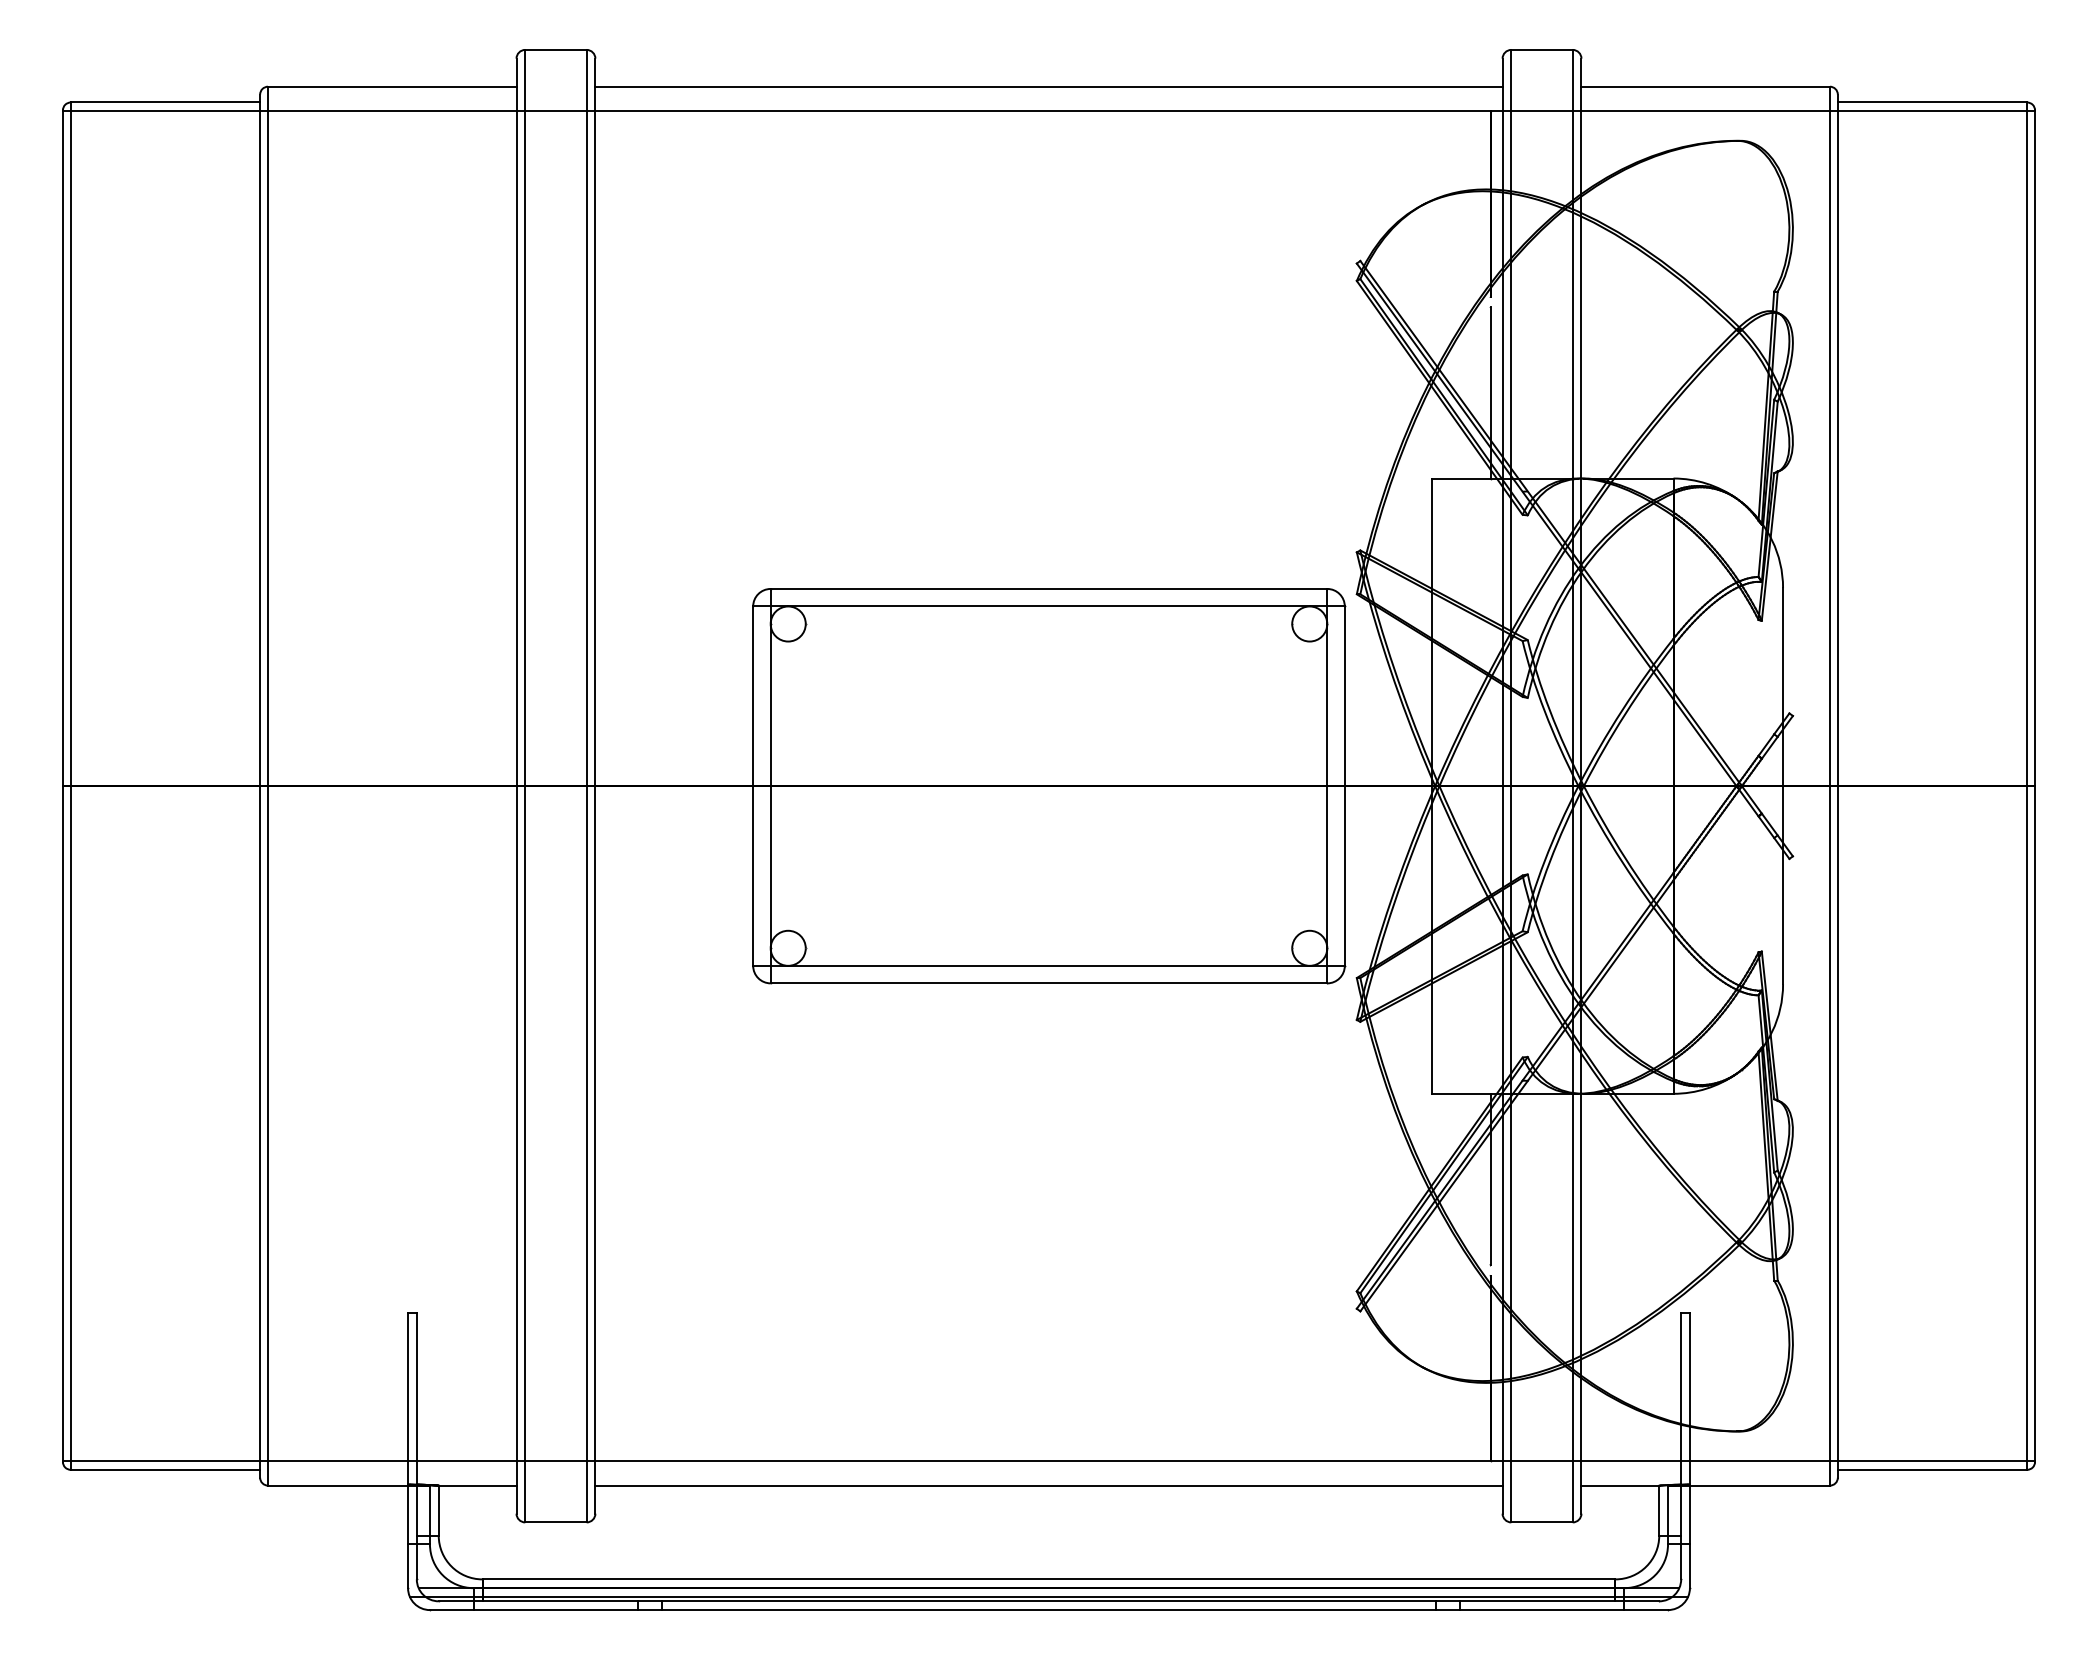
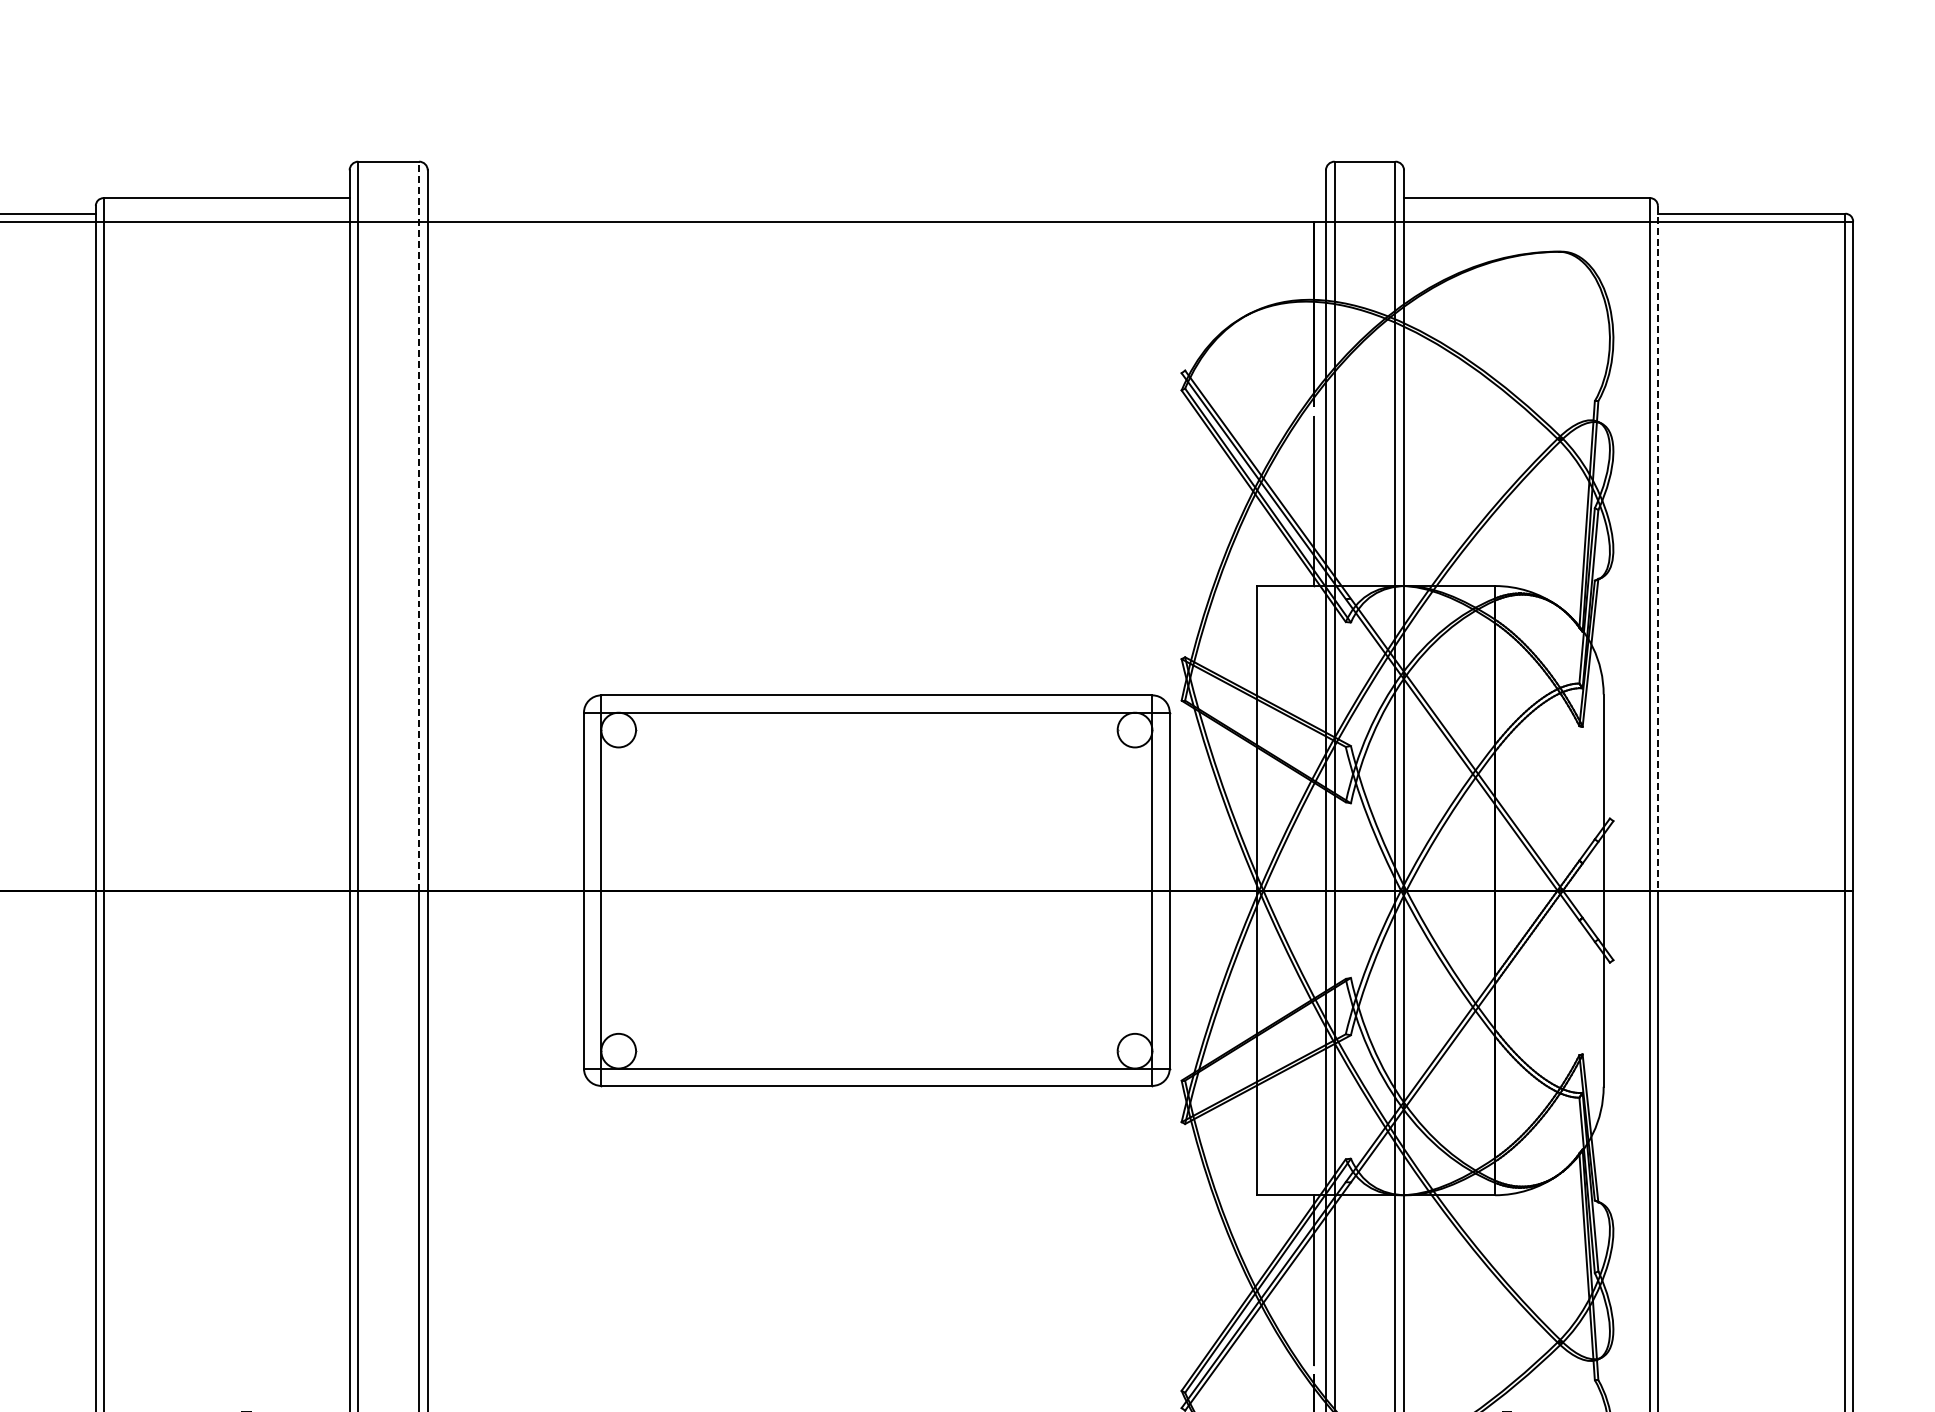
line: (1048, 86) -> (876, 197), removed
line: (586, 417) -> (418, 525), solid -> dashed
line: (1837, 440) -> (1657, 548), solid -> dashed

